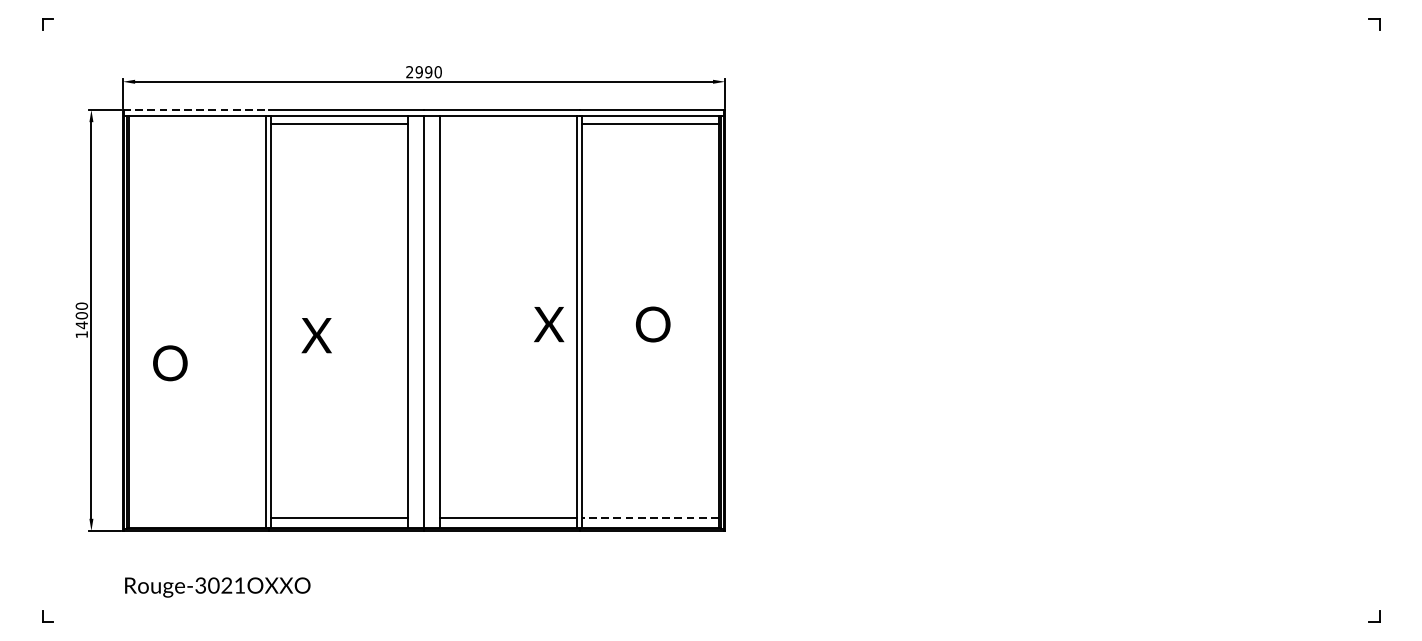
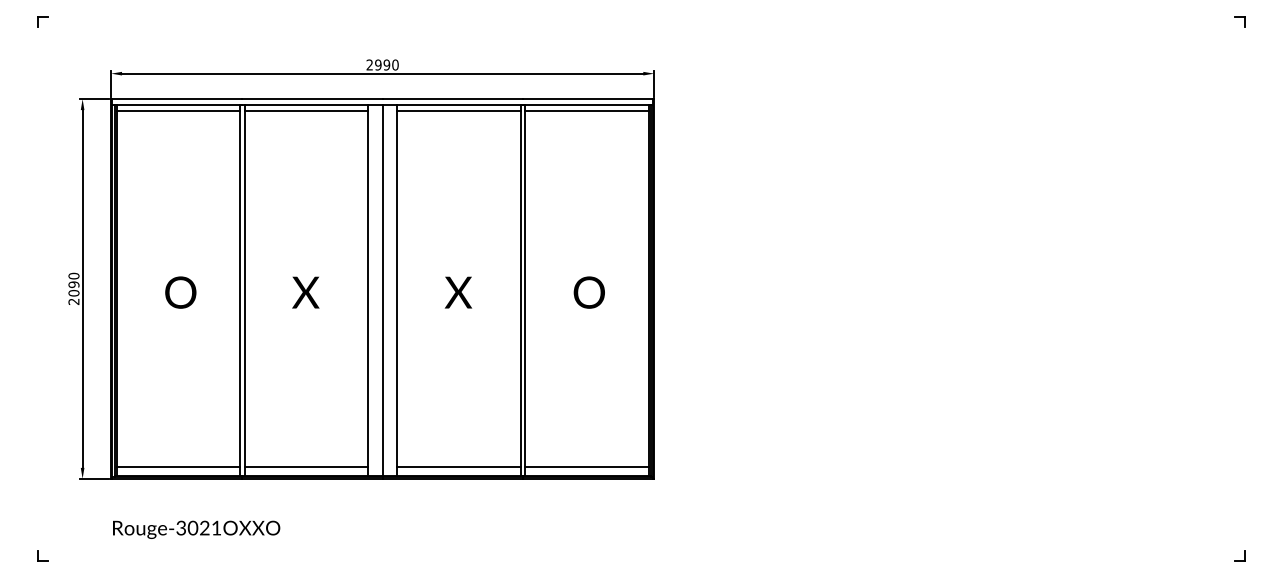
line: (195, 110) -> (176, 99), dashed -> solid
line: (196, 123) -> (177, 111), added
line: (508, 123) -> (458, 111), added
text: (549, 324) -> (458, 292), moved
text: (81, 325) -> (73, 293), 1400 -> 2090
text: (316, 335) -> (305, 292), moved
text: (170, 363) -> (180, 292), moved
line: (196, 518) -> (177, 467), added
line: (650, 518) -> (586, 467), dashed -> solid

